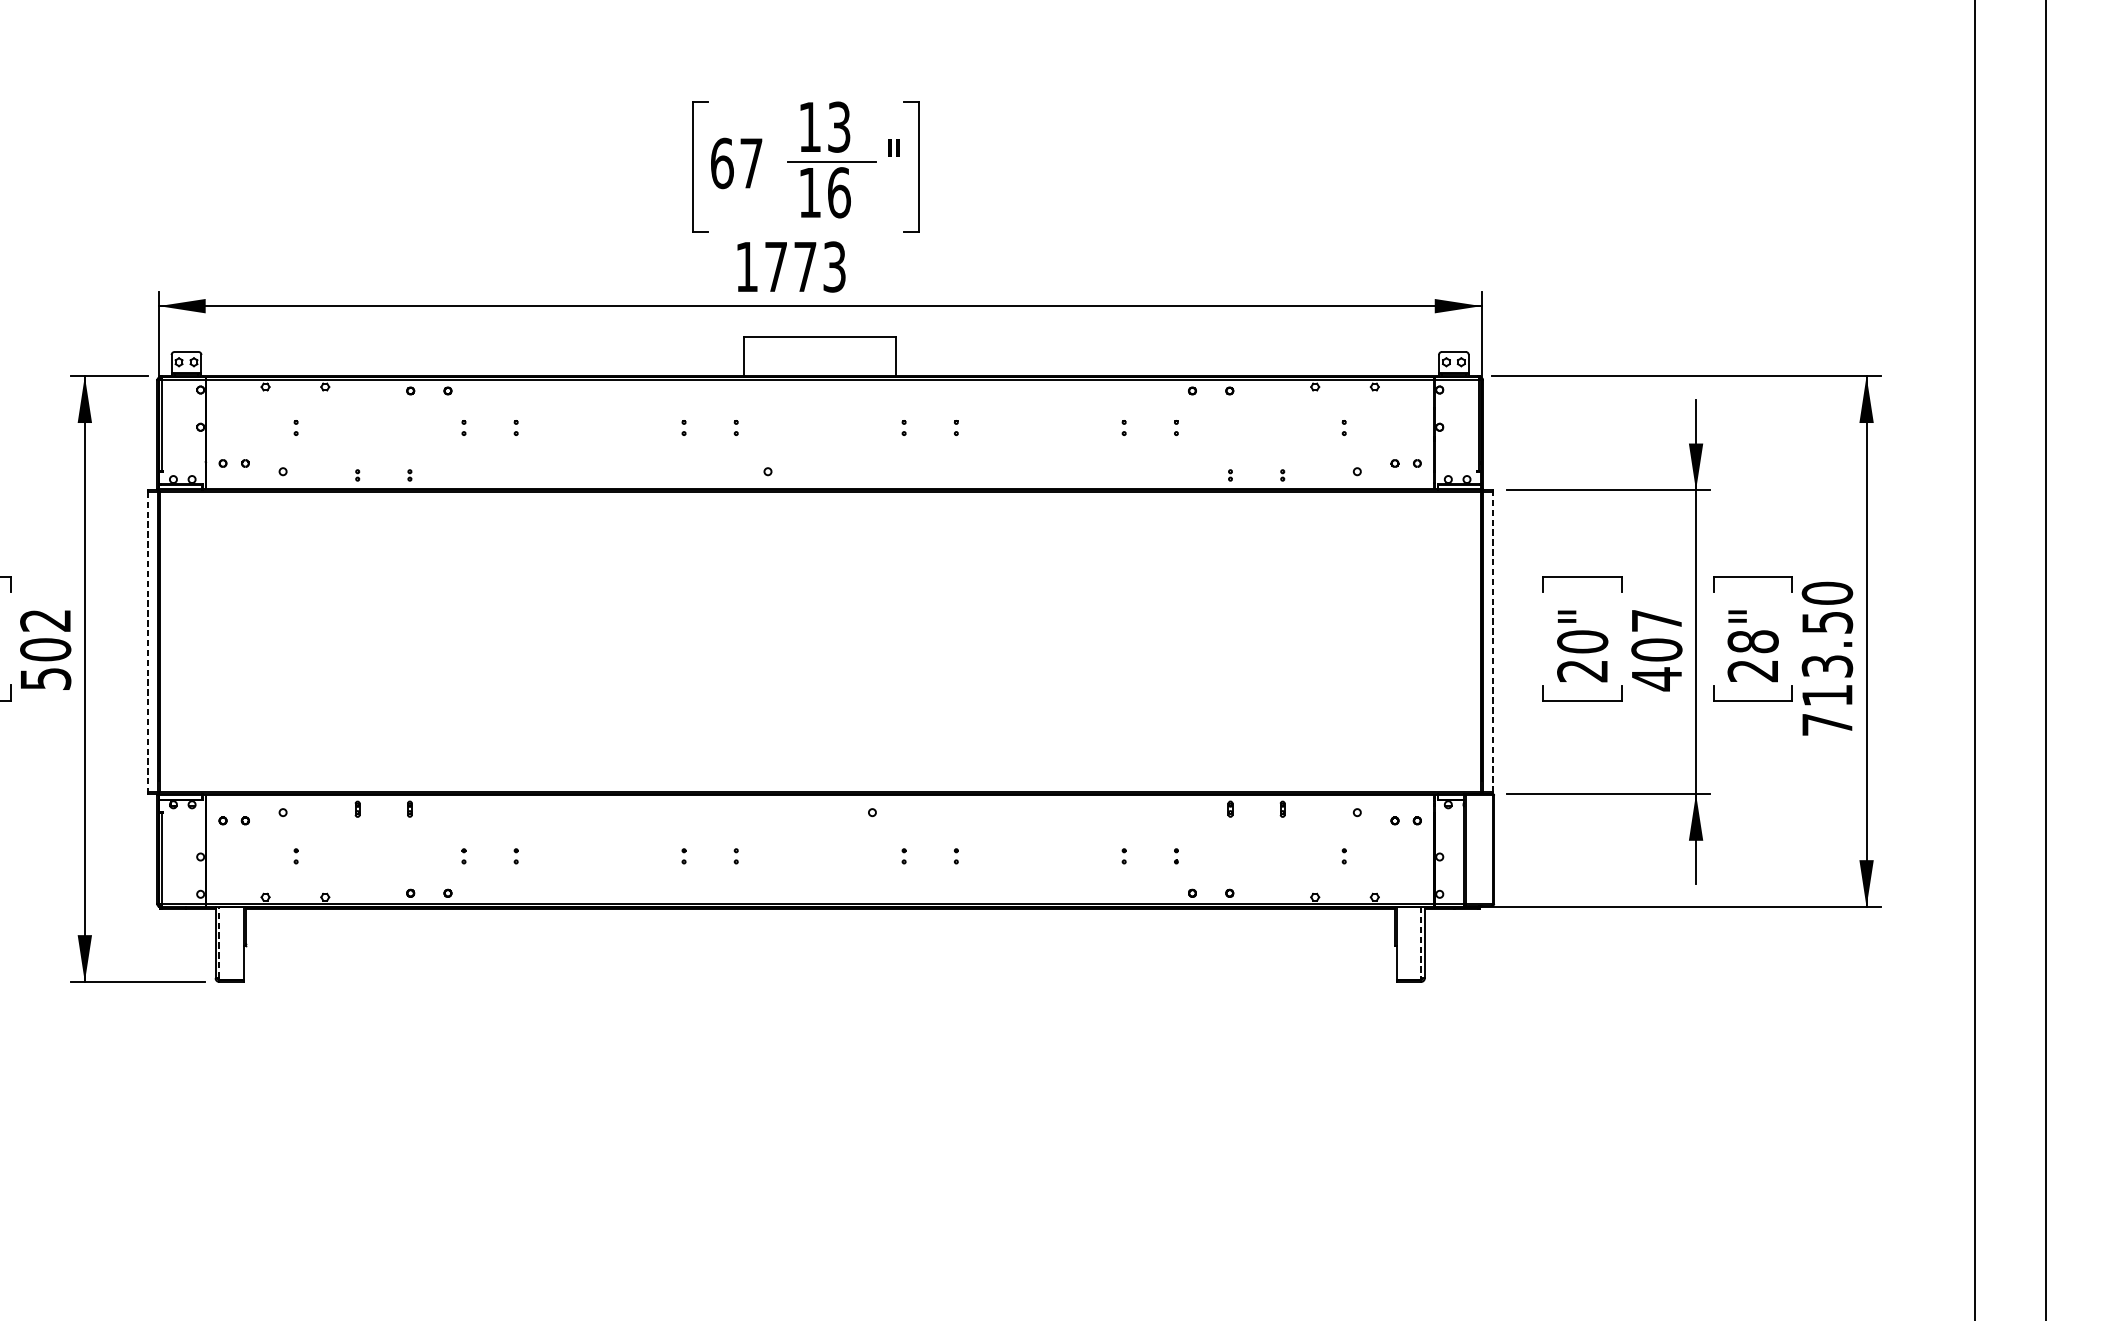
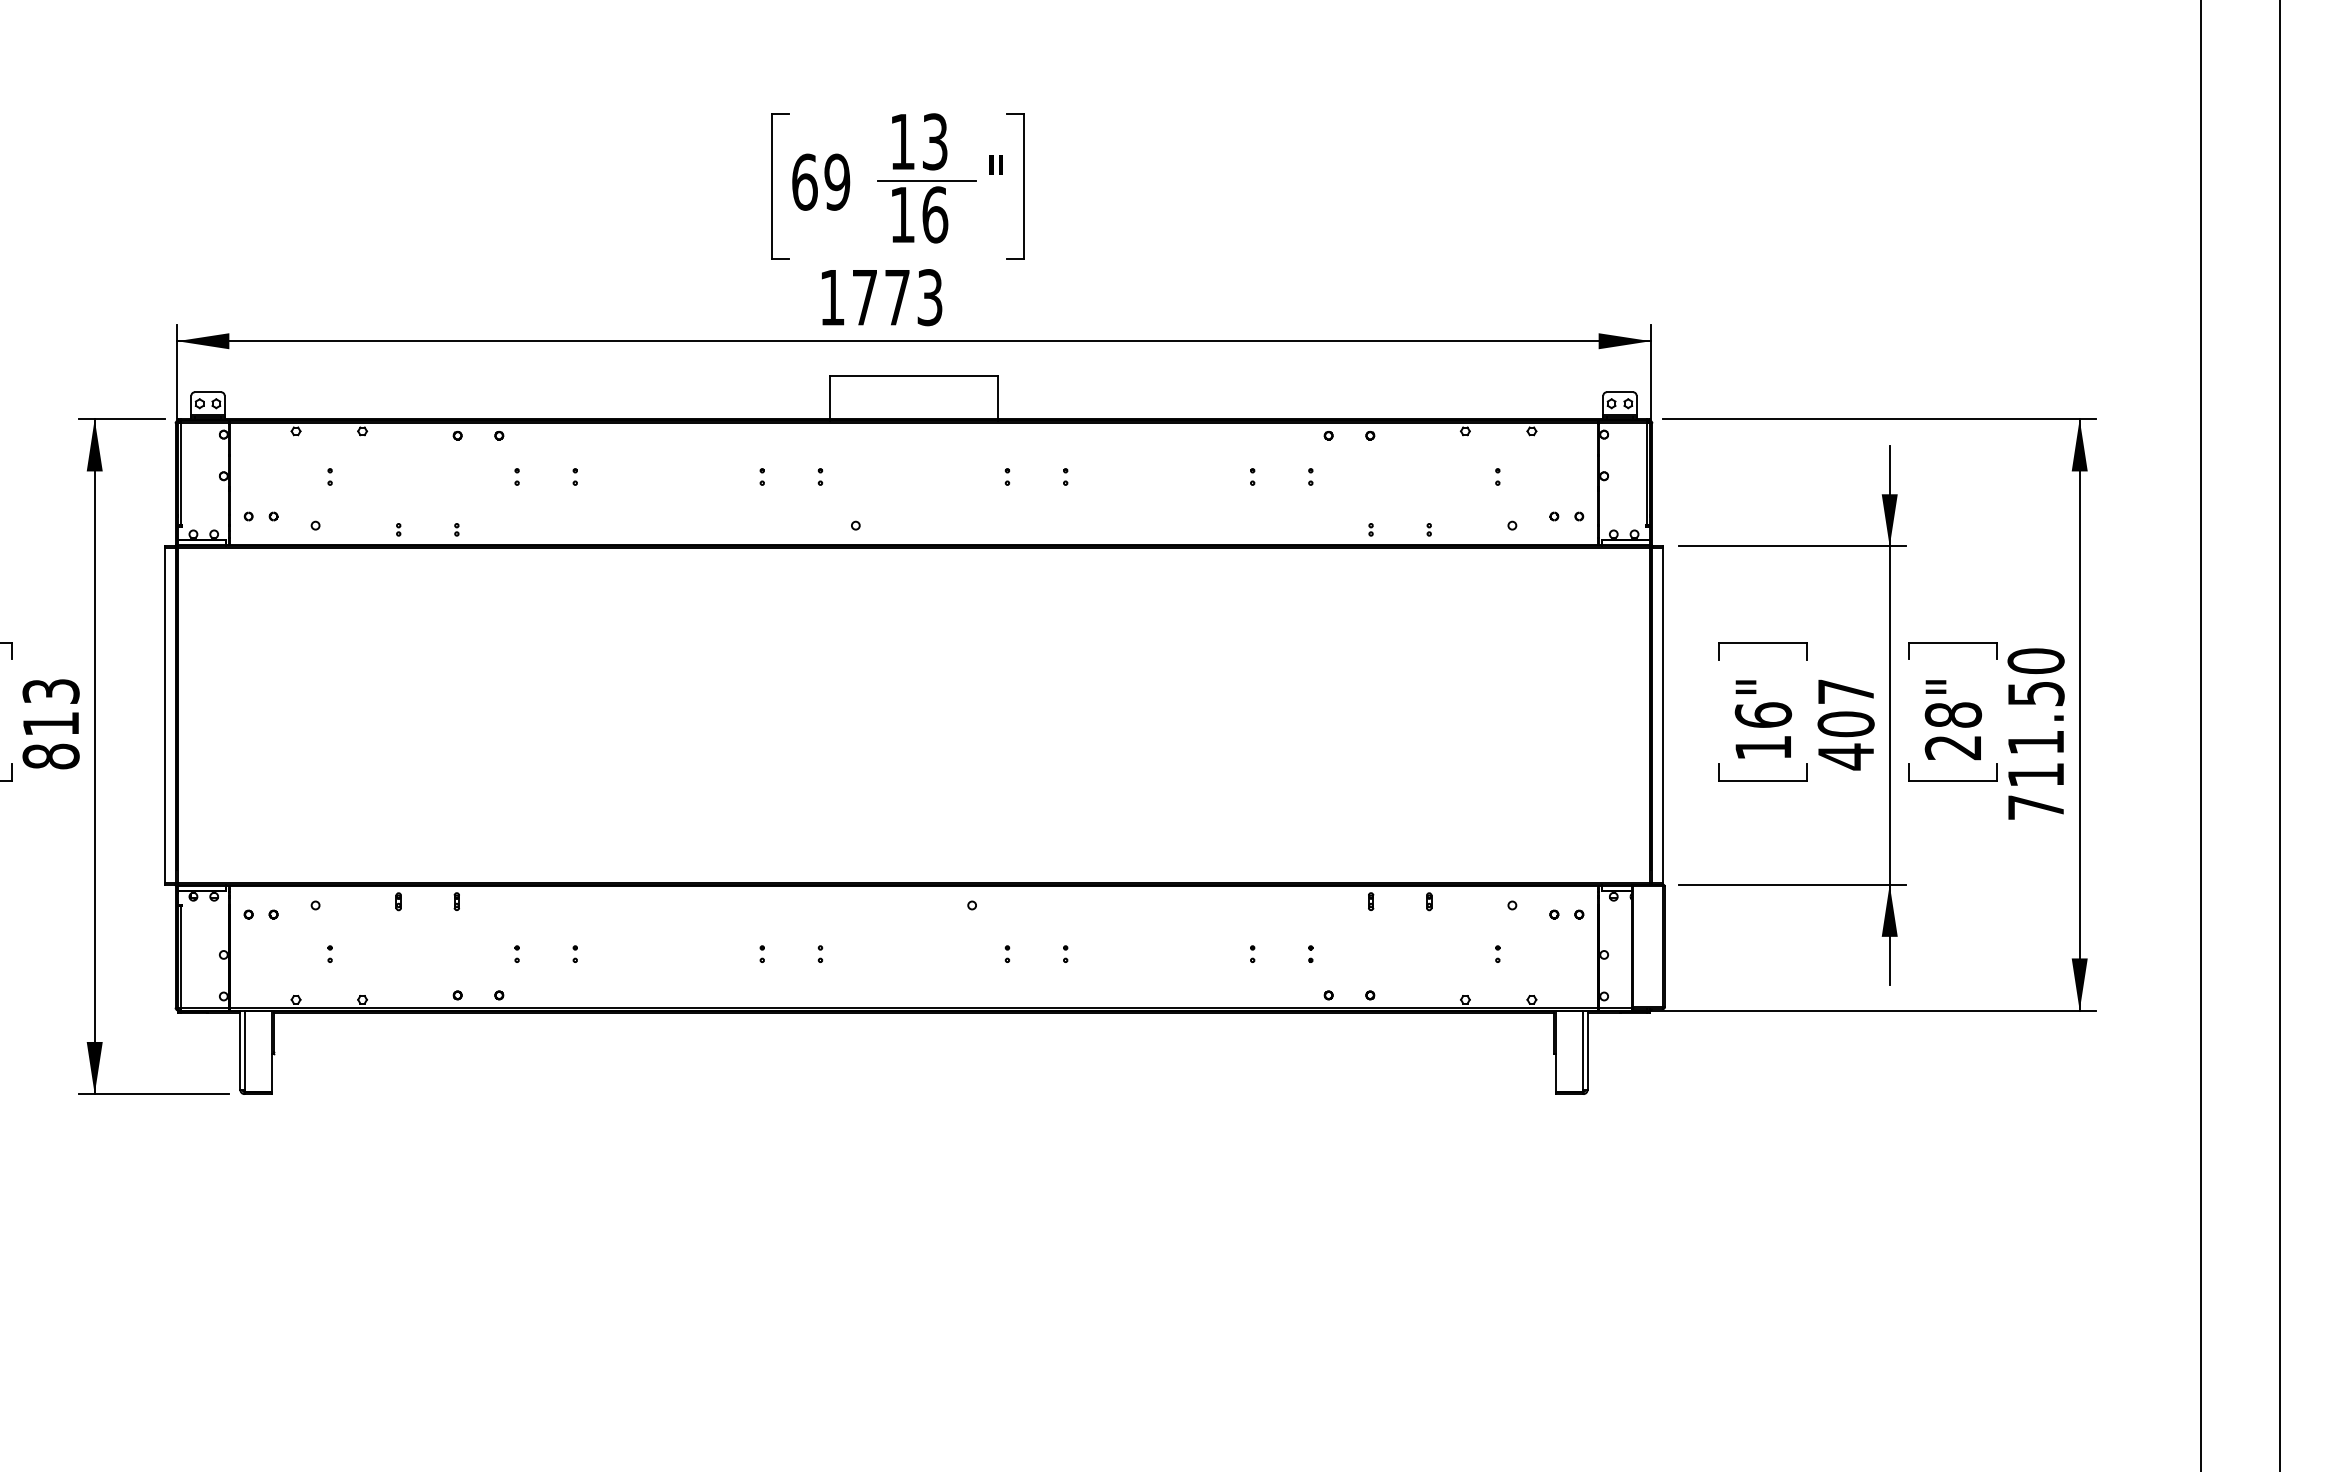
text: (751, 162) -> (837, 181), 67 -> 69
line: (147, 642) -> (164, 716), dashed -> solid
line: (1492, 642) -> (1663, 715), dashed -> solid
text: (45, 650) -> (50, 724), 502 -> 813
text: (1581, 656) -> (1762, 731), 20" -> 16"
text: (1826, 666) -> (2035, 742), 713.50 -> 711.50
line: (219, 942) -> (244, 1050), dashed -> solid
line: (1421, 942) -> (1583, 1050), dashed -> solid

